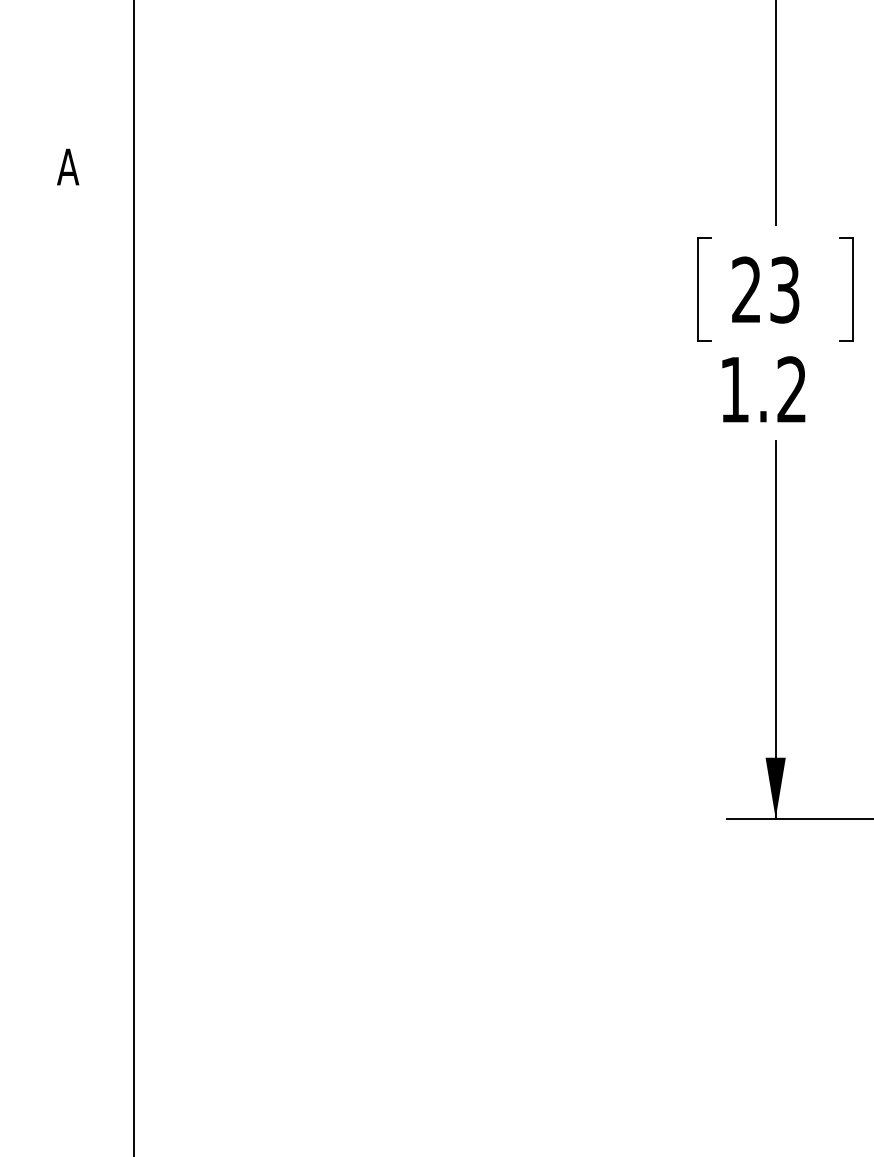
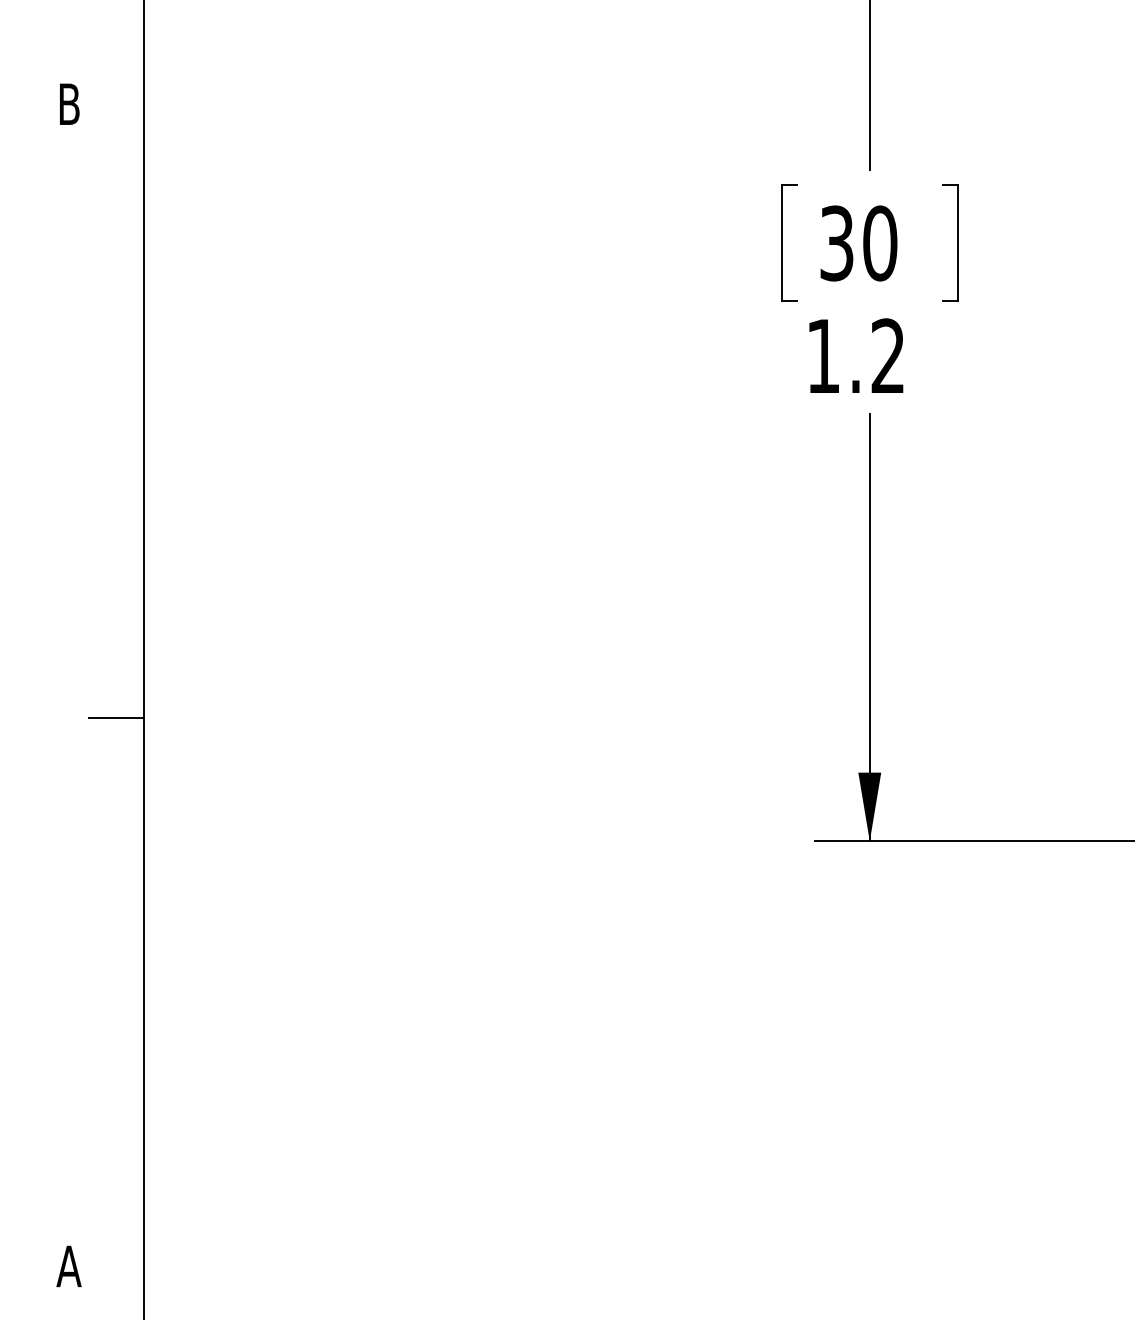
text: (67, 166) -> (68, 103), A -> B
text: (765, 290) -> (858, 243), 23 -> 30
line: (109, 709) -> (116, 717), added

